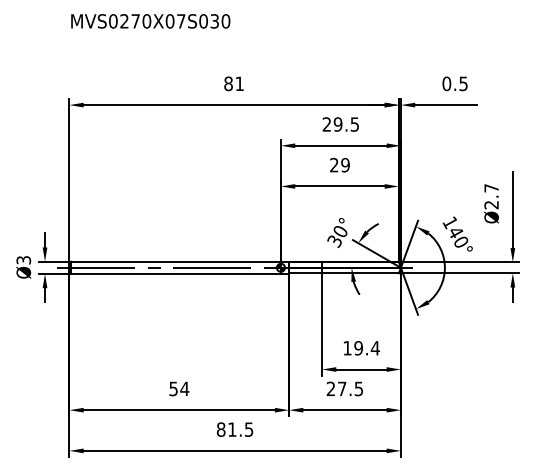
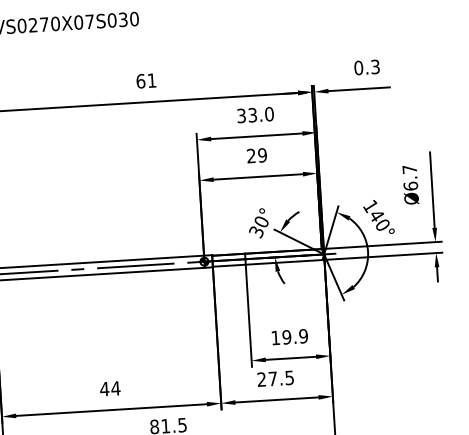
text: (228, 83) -> (140, 80), 81 -> 61
text: (463, 83) -> (375, 66), 0.5 -> 0.3
text: (340, 124) -> (255, 115), 29.5 -> 33.0
text: (491, 204) -> (410, 185), Ø2.7 -> Ø6.7
text: (375, 348) -> (303, 336), 19.4 -> 19.9
text: (173, 388) -> (104, 388), 54 -> 44

